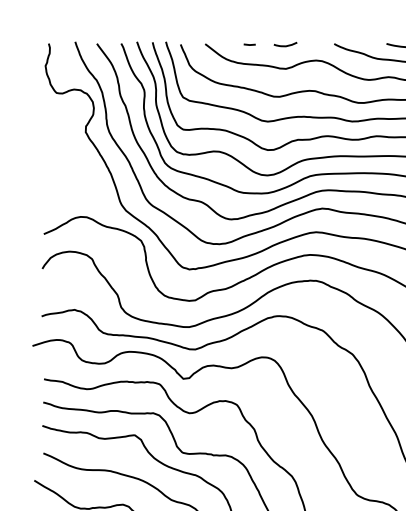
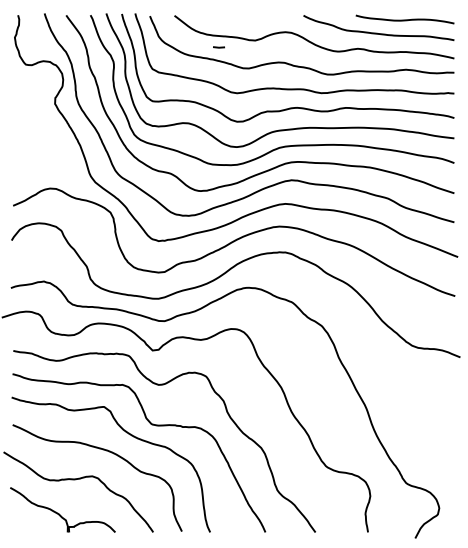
line: (249, 44) -> (218, 47), moved
curve: (285, 45) -> (254, 17), removed

